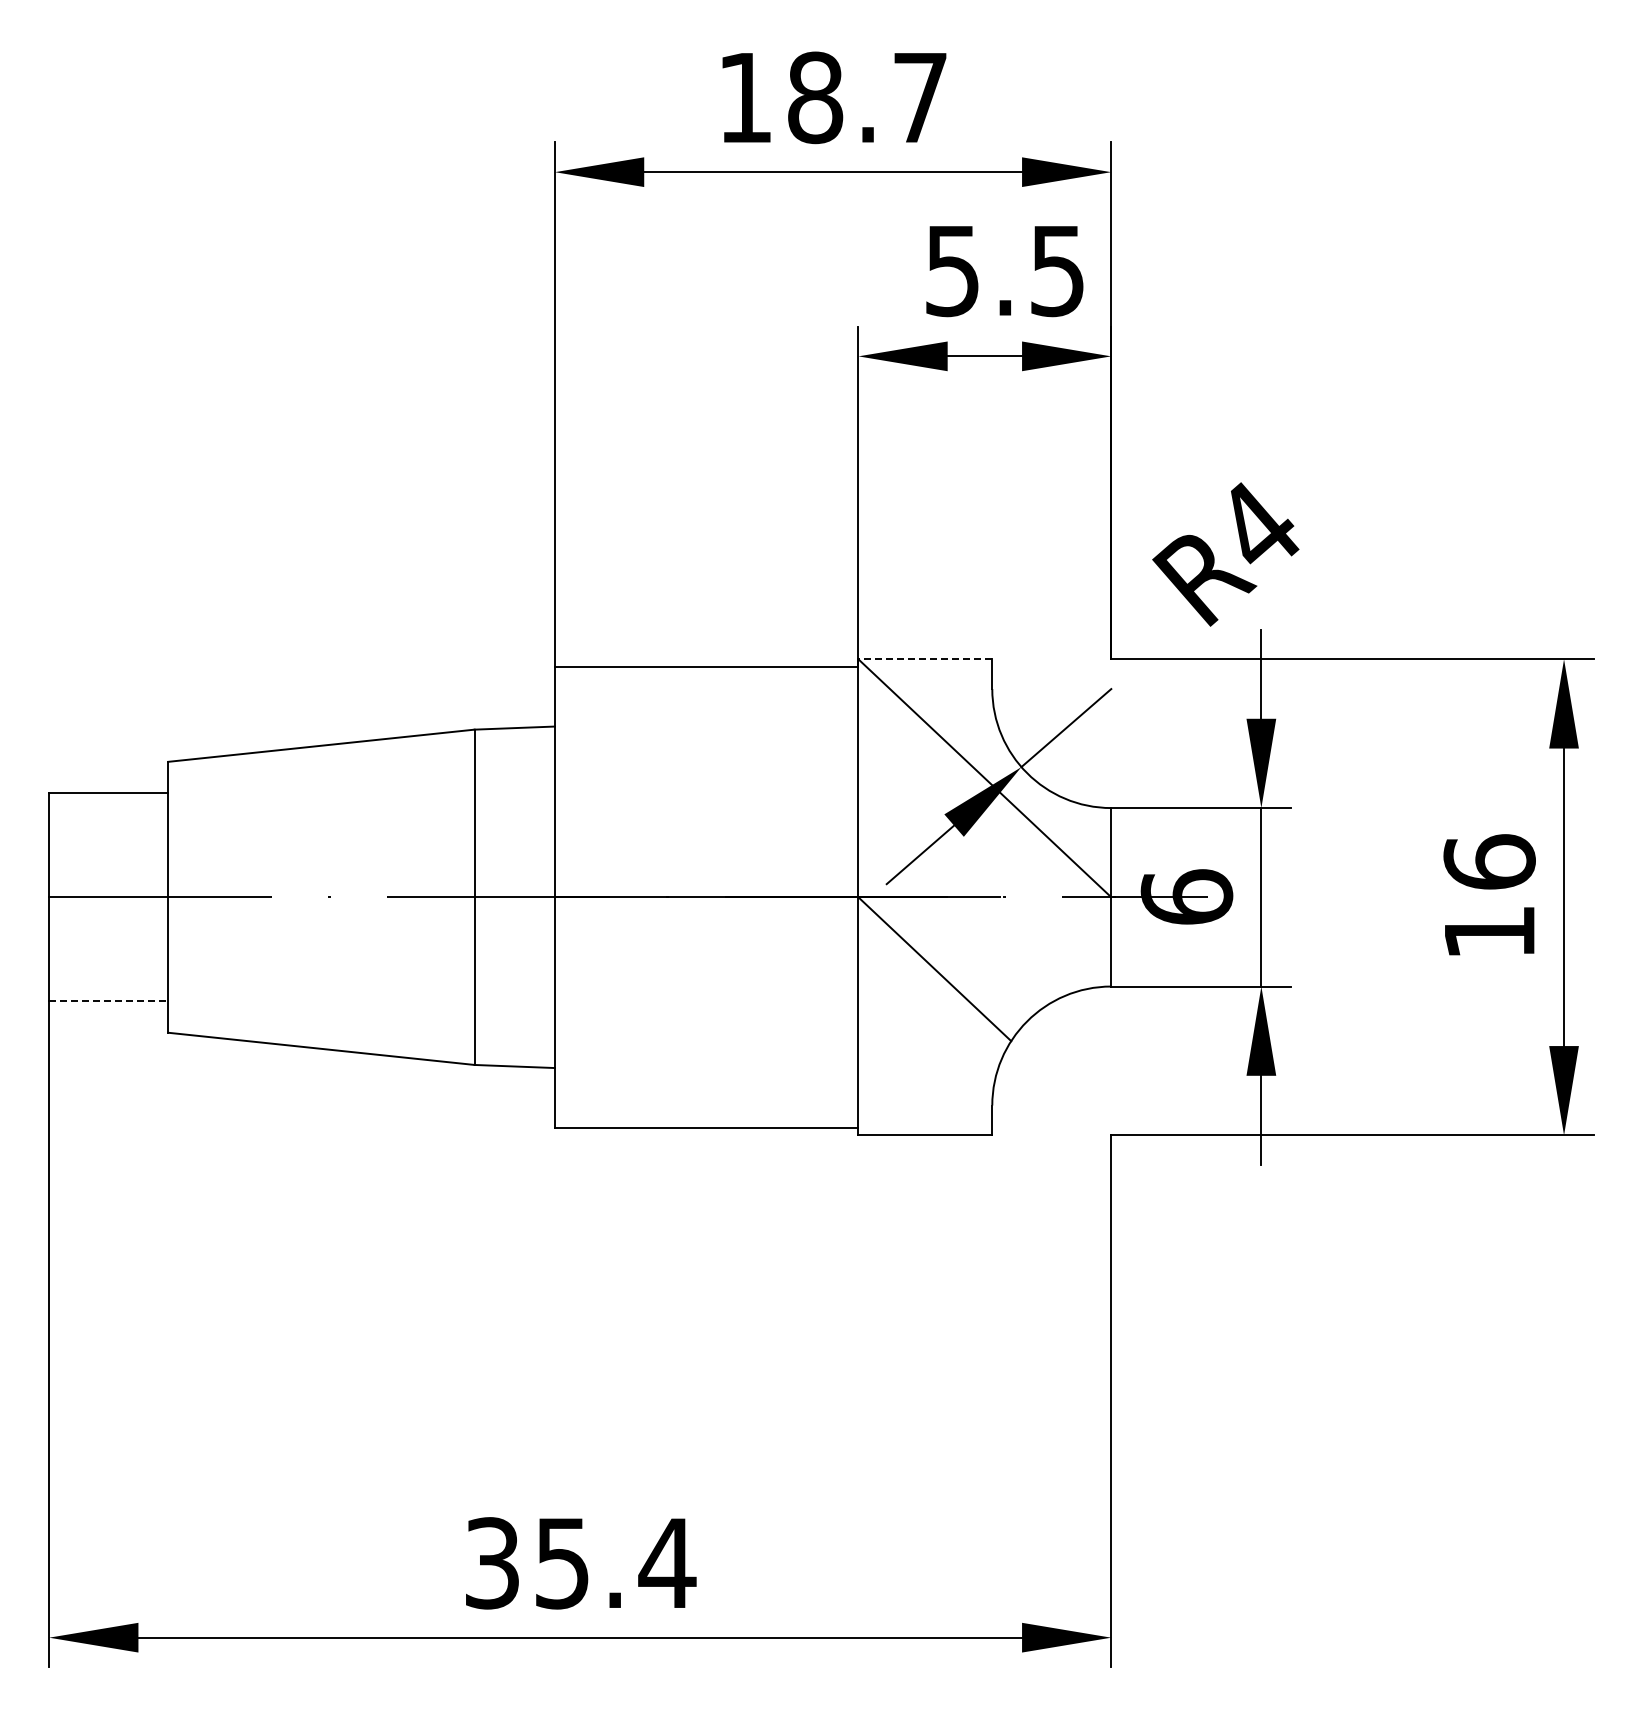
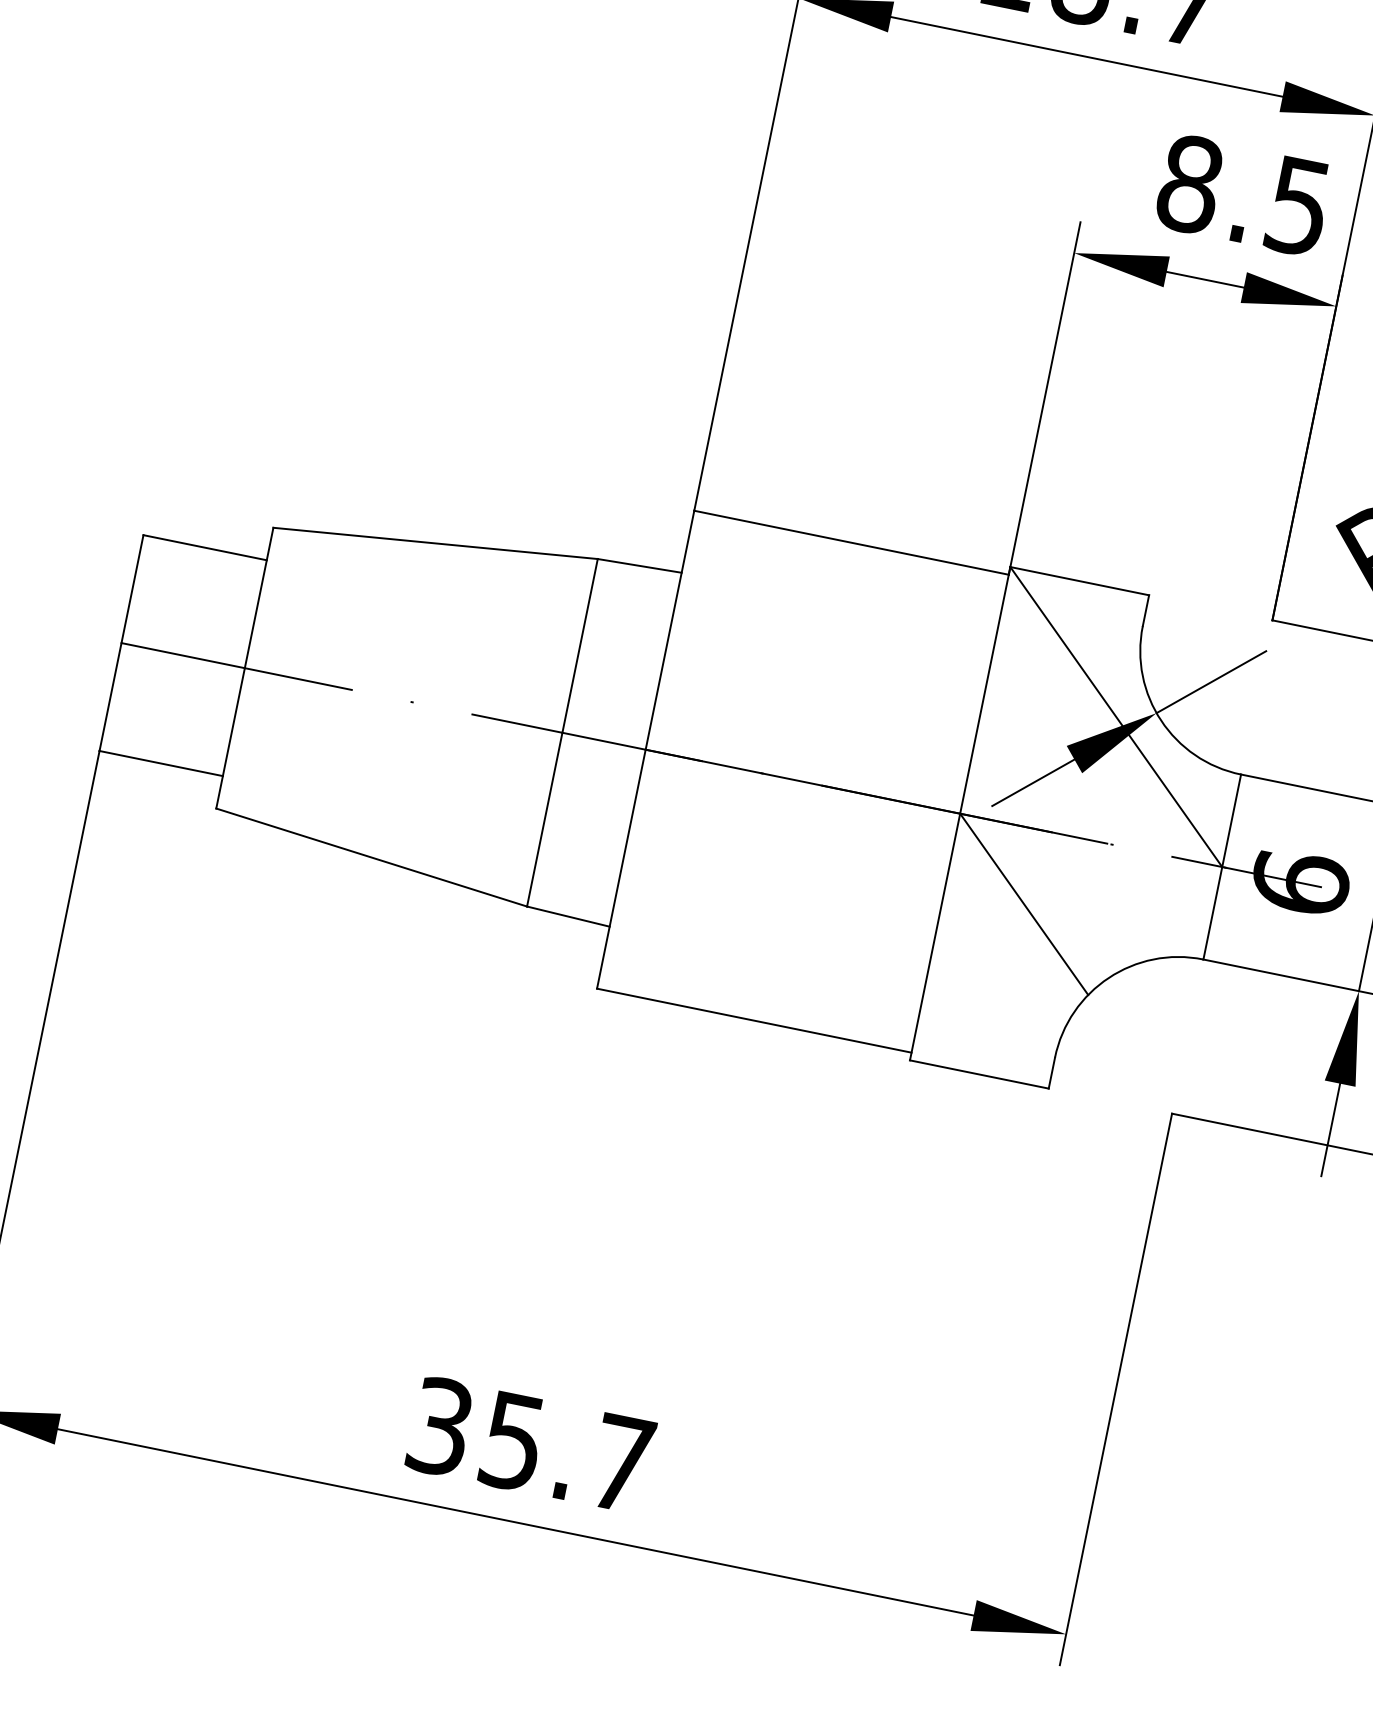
text: (952, 270) -> (1189, 183), 5.5 -> 8.5
line: (925, 659) -> (1079, 581), dashed -> solid
line: (108, 1001) -> (161, 763), dashed -> solid
text: (667, 1562) -> (622, 1462), 35.4 -> 35.7

